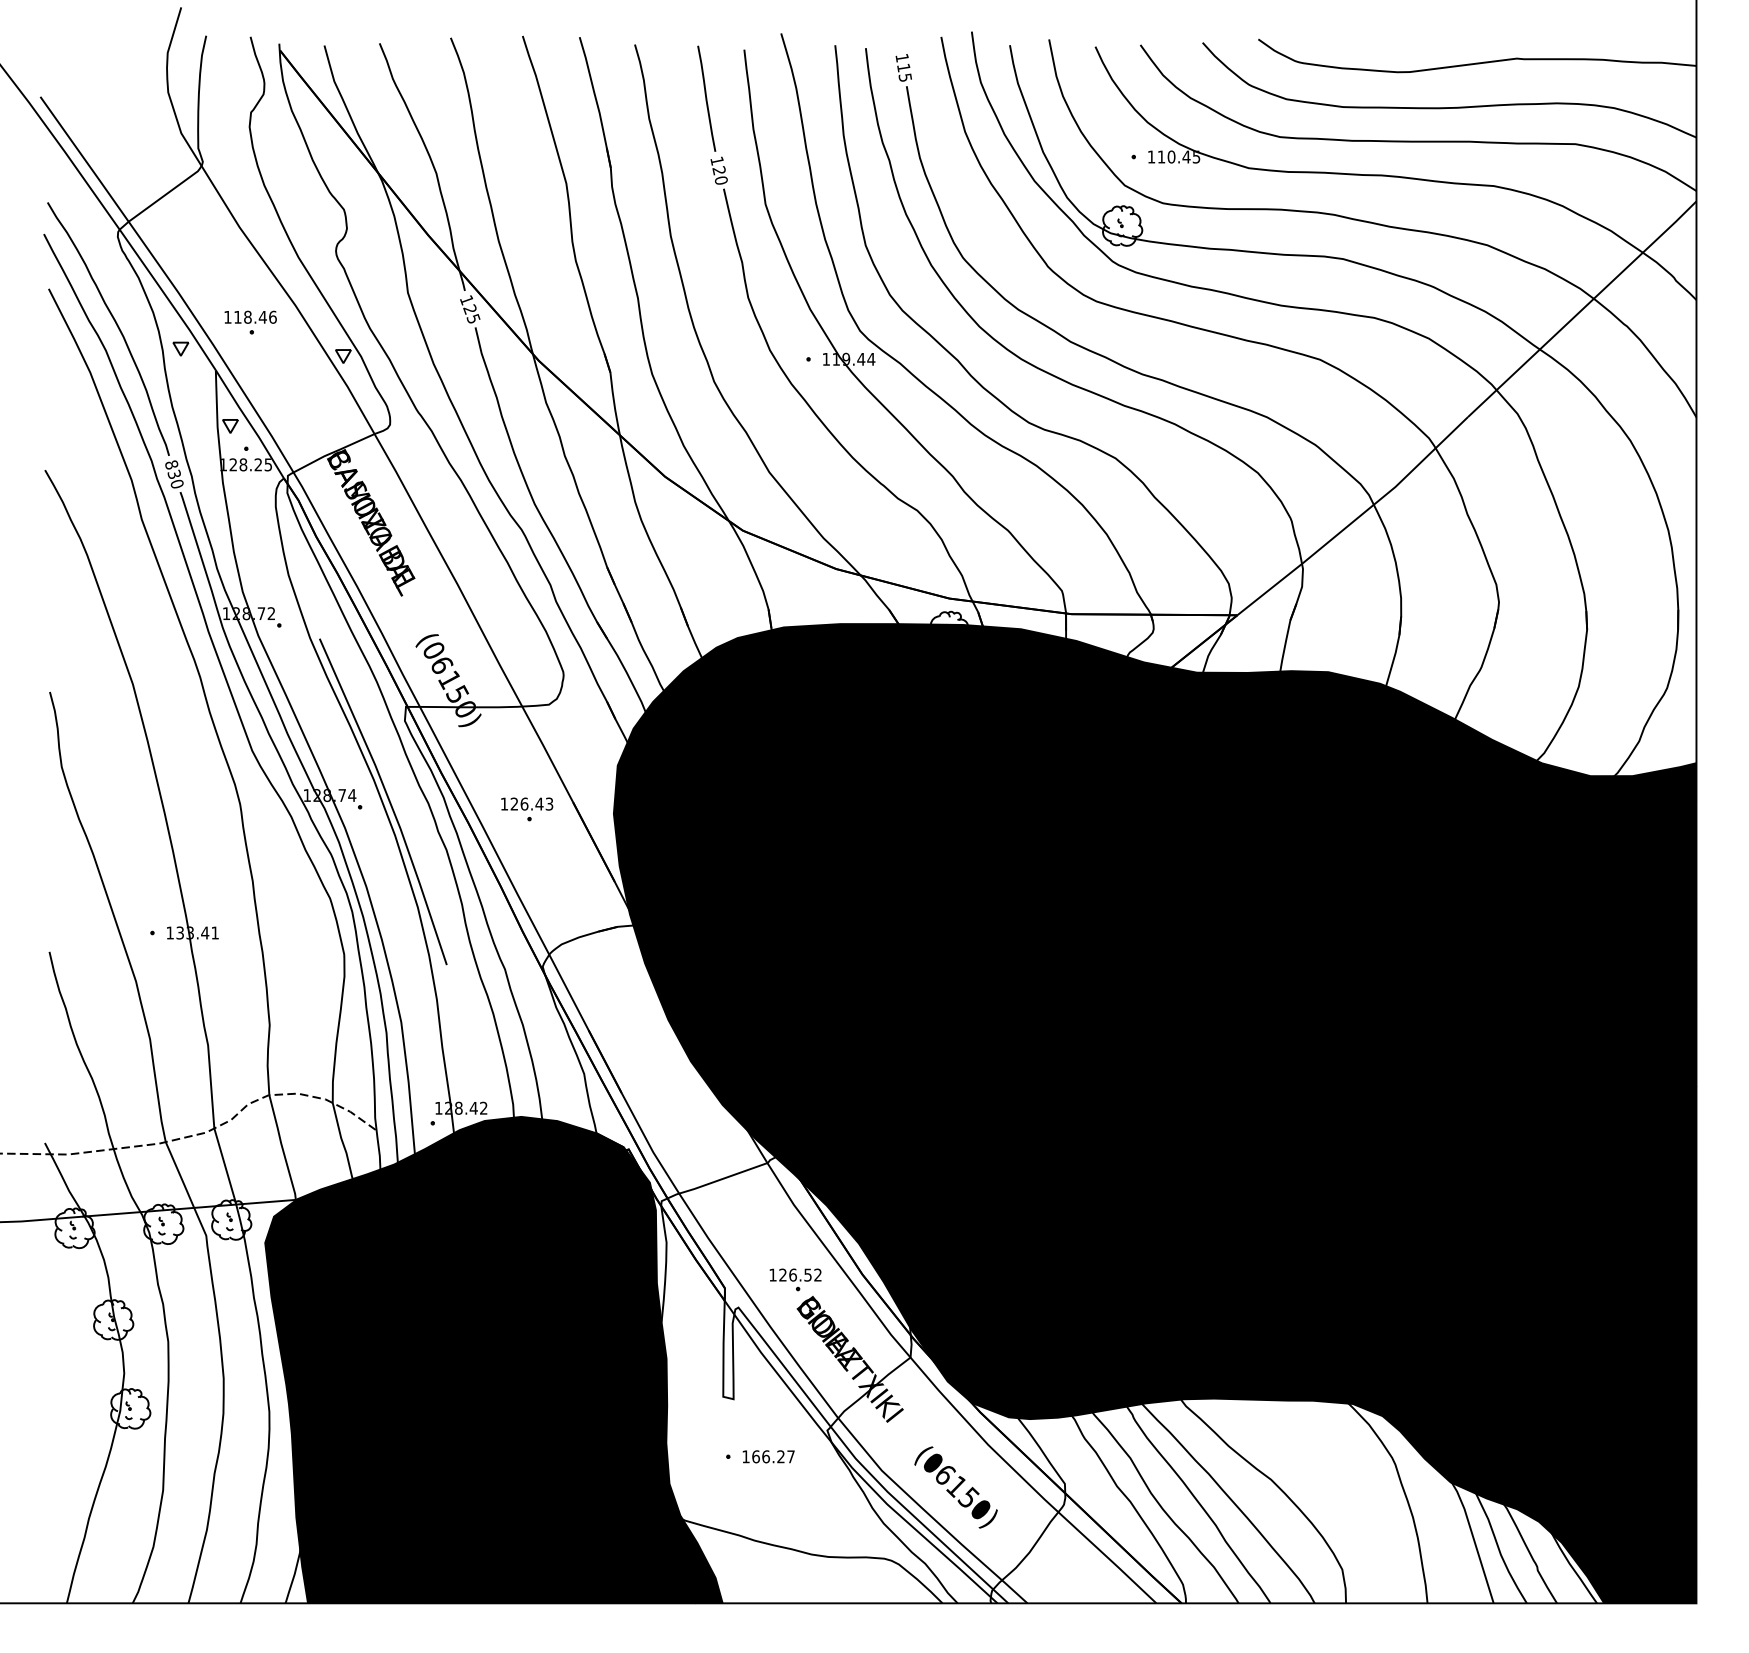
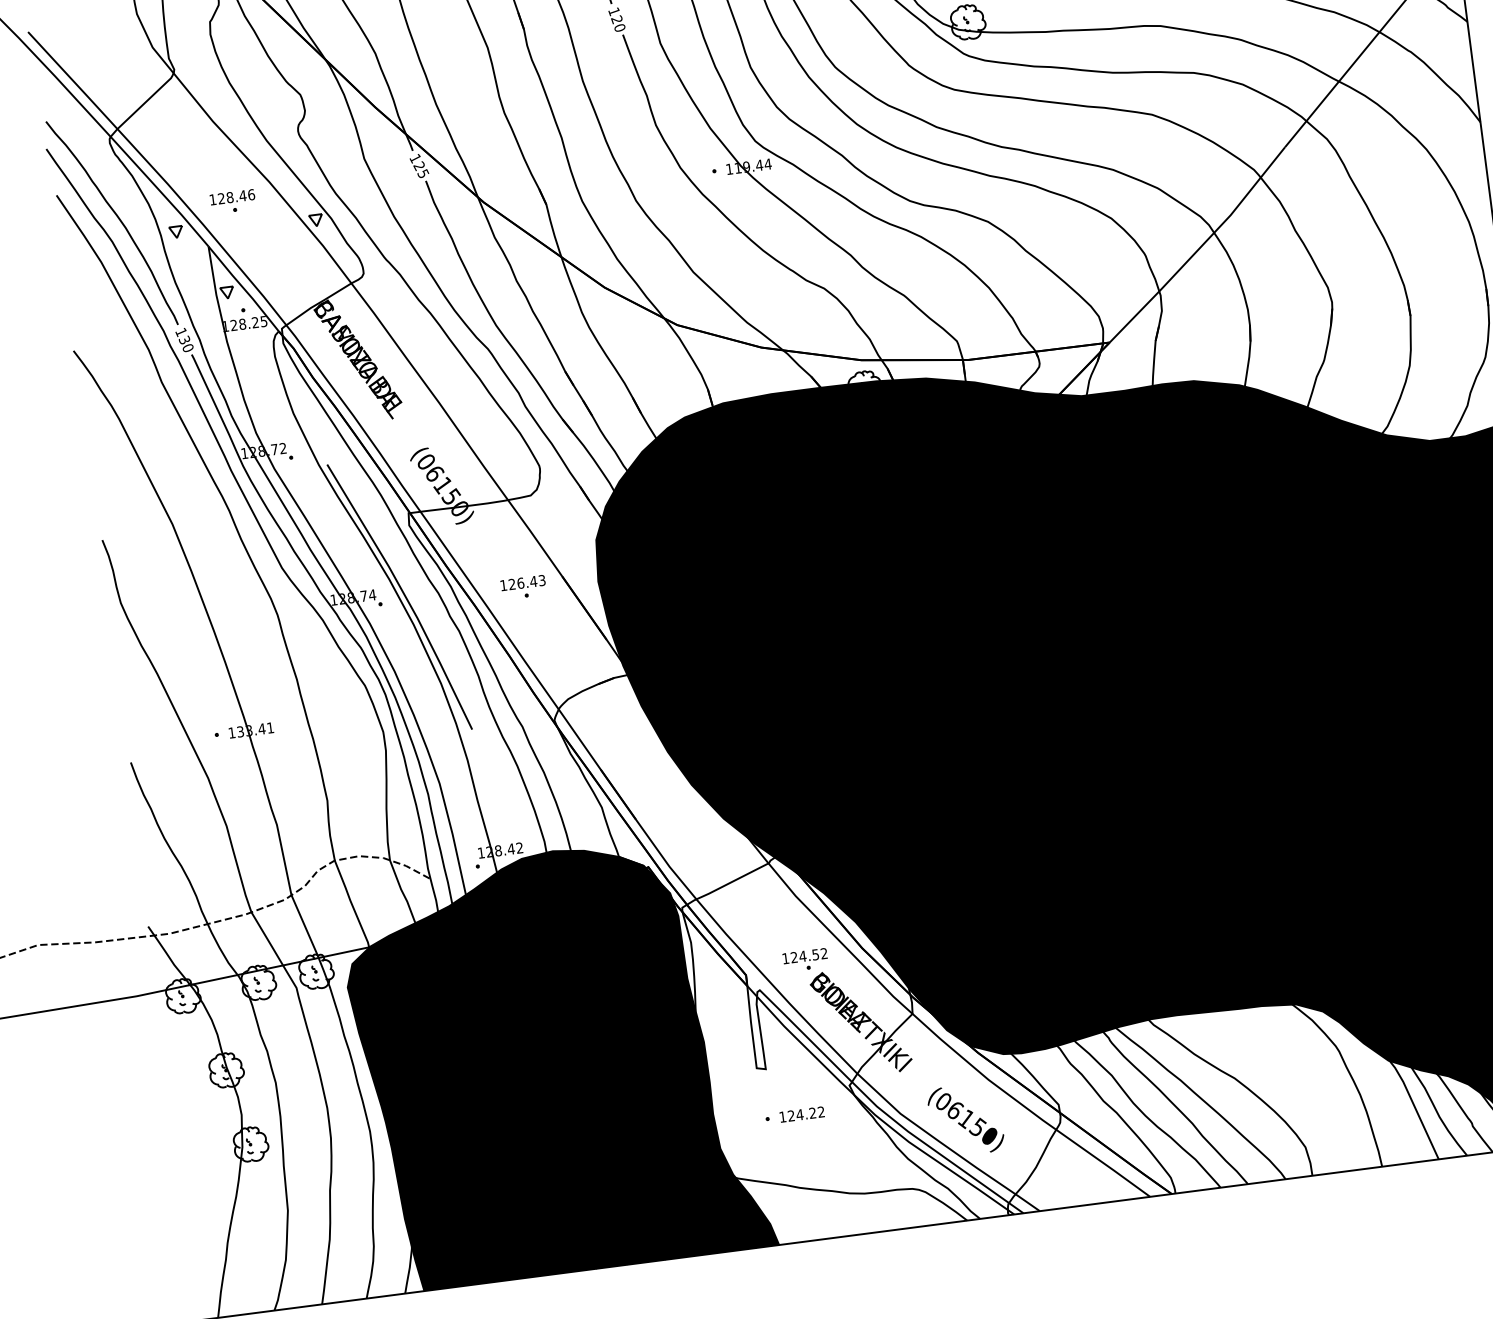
text: (237, 316) -> (221, 198), 118.46 -> 128.46
text: (171, 464) -> (181, 331), 830 -> 130
text: (792, 1274) -> (802, 955), 126.52 -> 124.52
text: (773, 1456) -> (806, 1113), 166.27 -> 124.22

